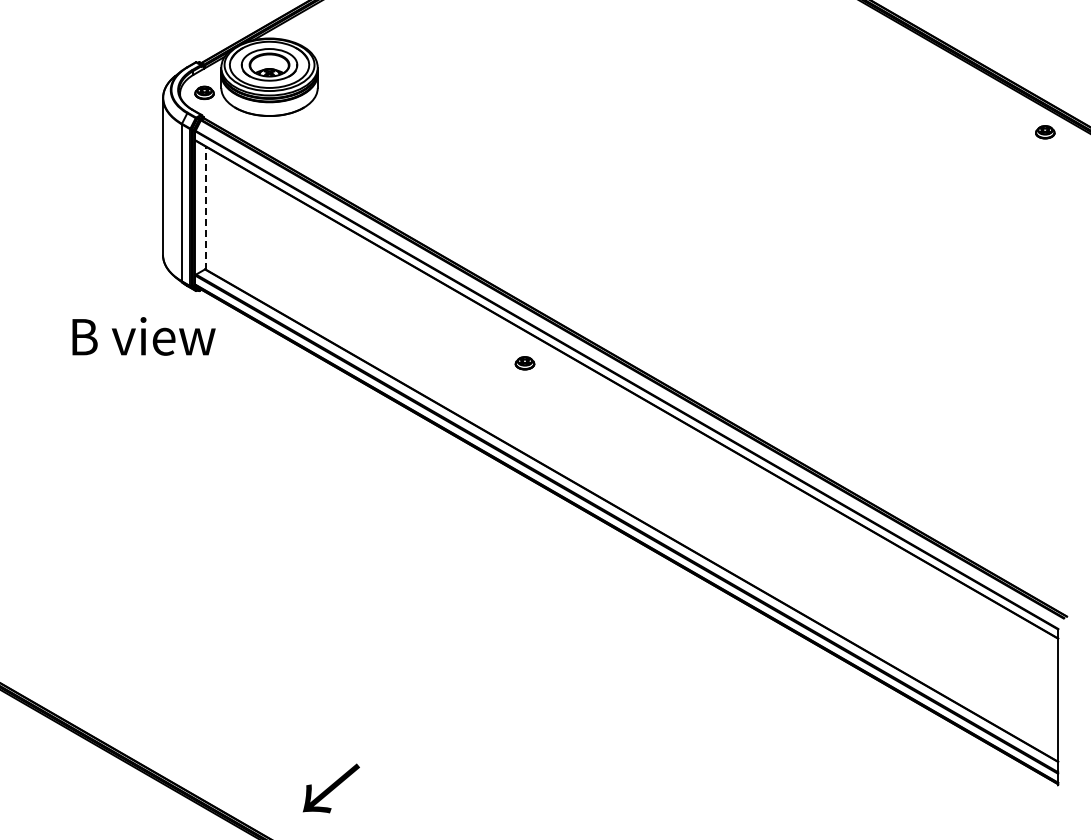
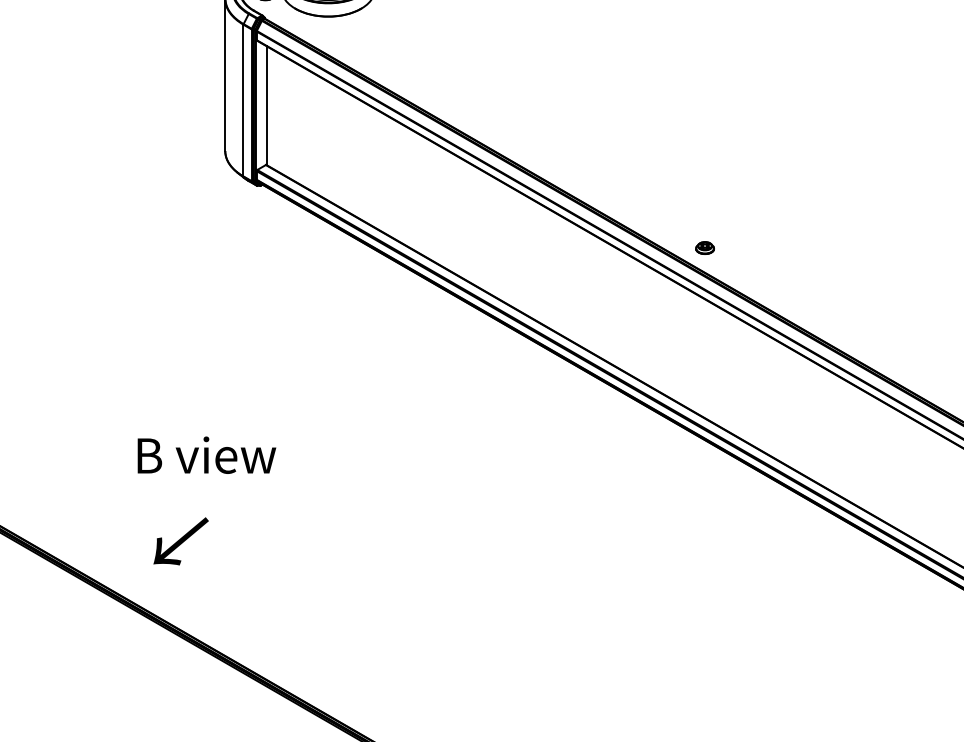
line: (205, 207) -> (266, 105), dashed -> solid
text: (143, 336) -> (206, 455), moved
part: (524, 363) -> (704, 248), moved
text: (331, 788) -> (181, 541), moved

